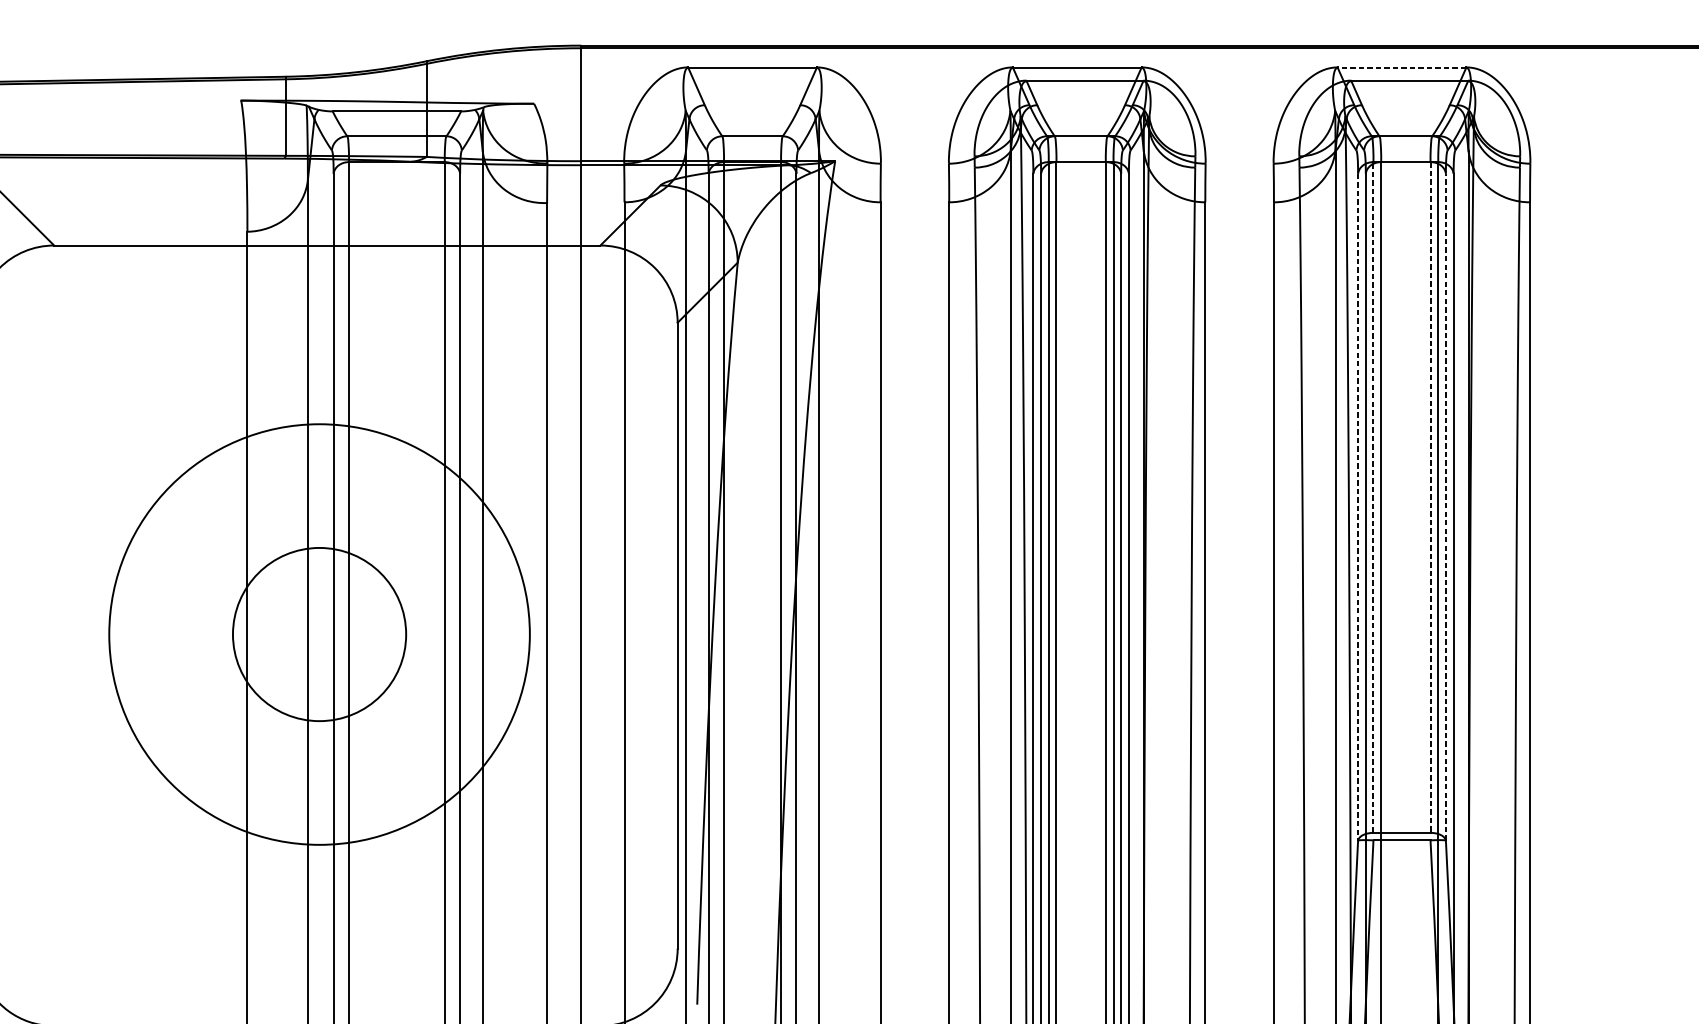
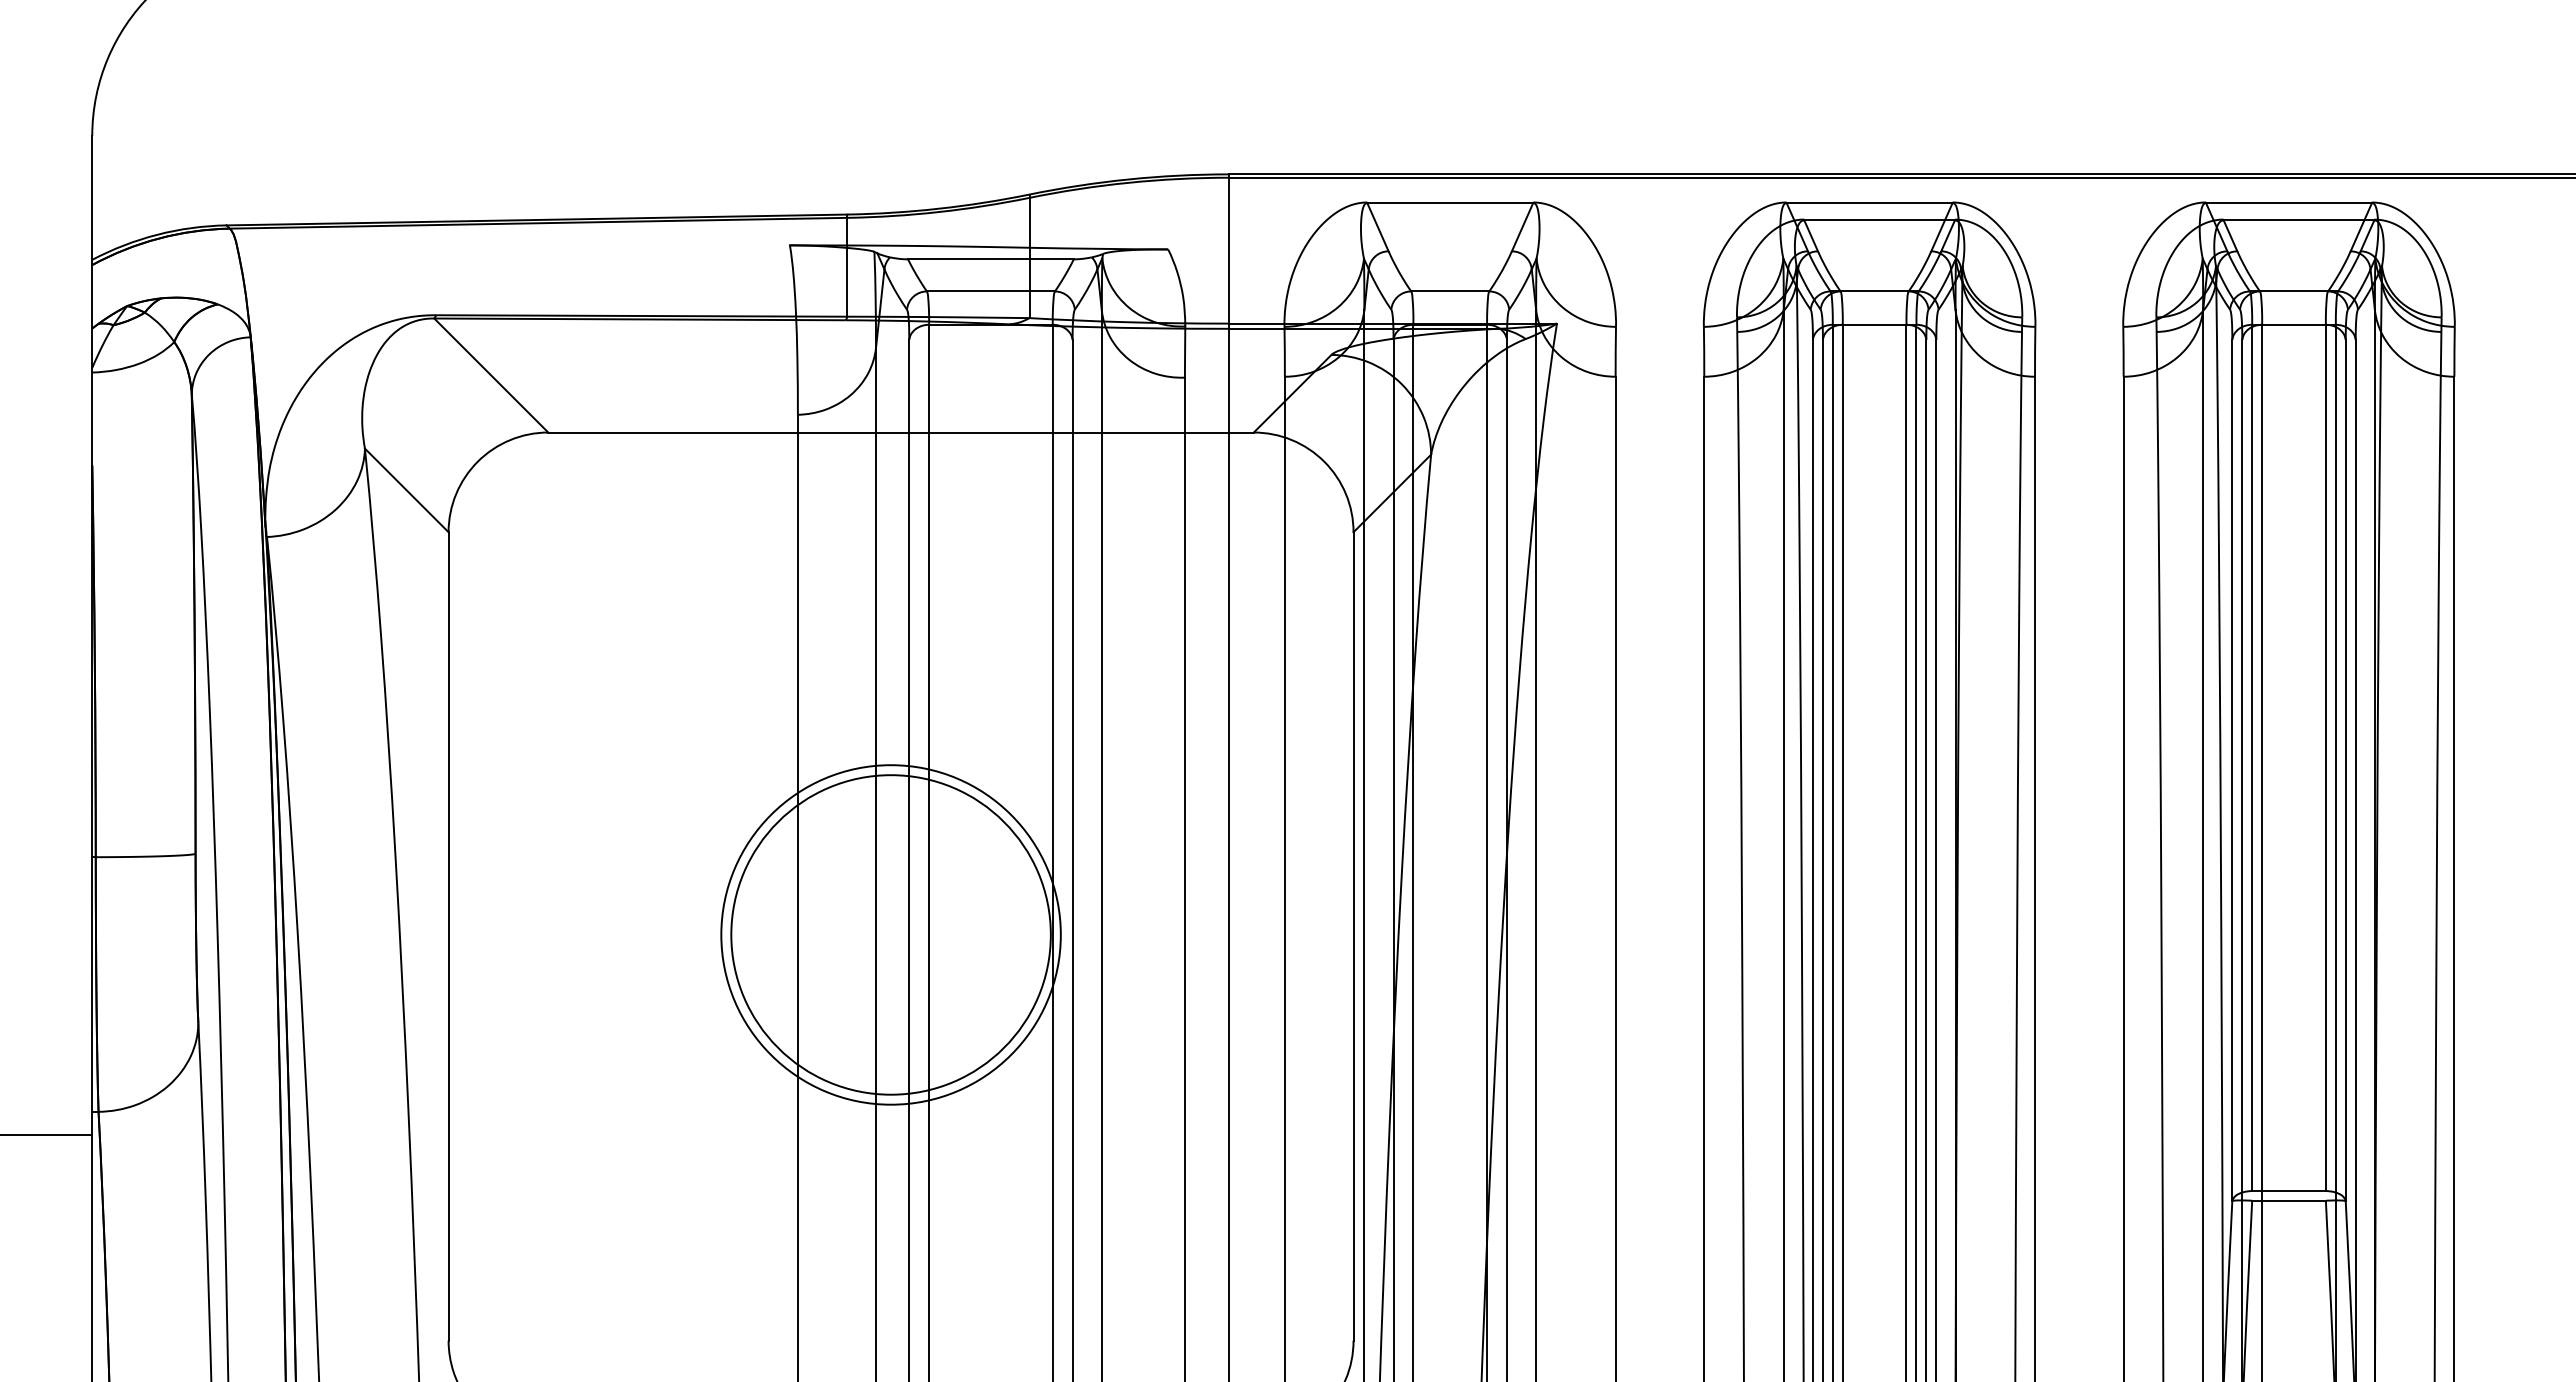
line: (1402, 68) -> (2289, 203), dashed -> solid
line: (1373, 497) -> (2252, 757), dashed -> solid
line: (1430, 497) -> (2325, 758), dashed -> solid
line: (1358, 507) -> (2232, 770), dashed -> solid
line: (1445, 507) -> (2345, 770), dashed -> solid
circle: (319, 634) -> (890, 934), size x0.62
circle: (319, 634) -> (890, 934), size x1.43

